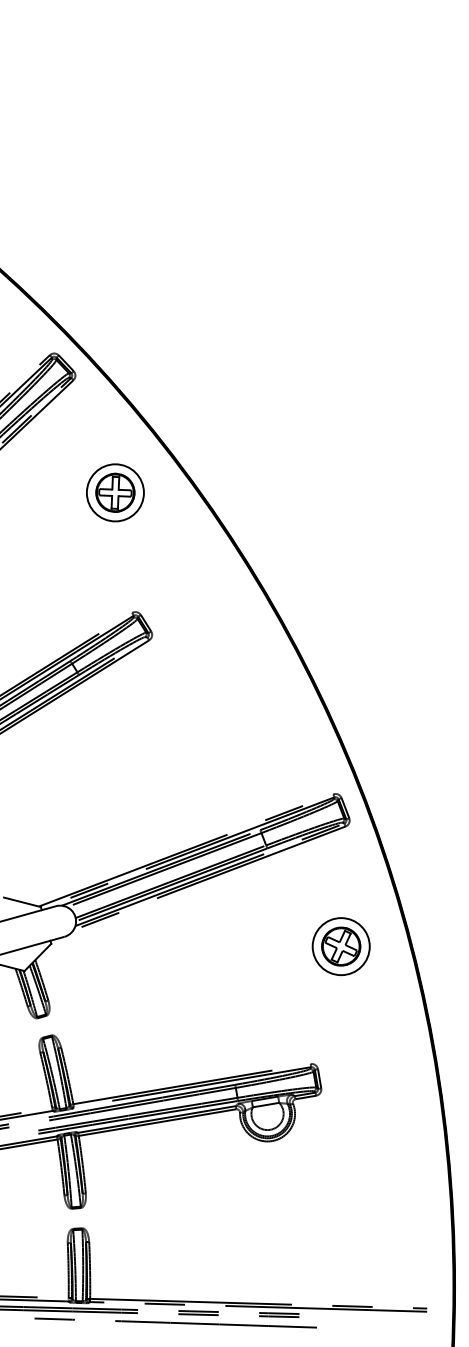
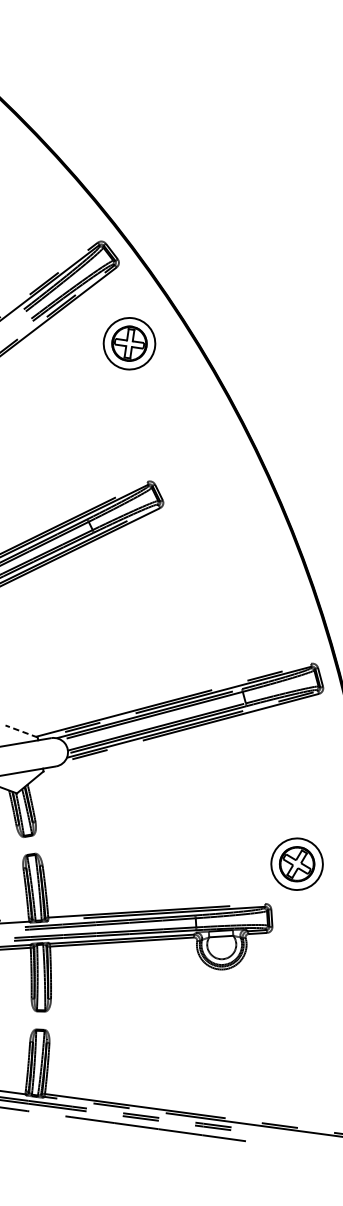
part: (115, 492) -> (129, 343), moved
line: (22, 902) -> (21, 731), solid -> dashed
part: (340, 946) -> (296, 864), moved

